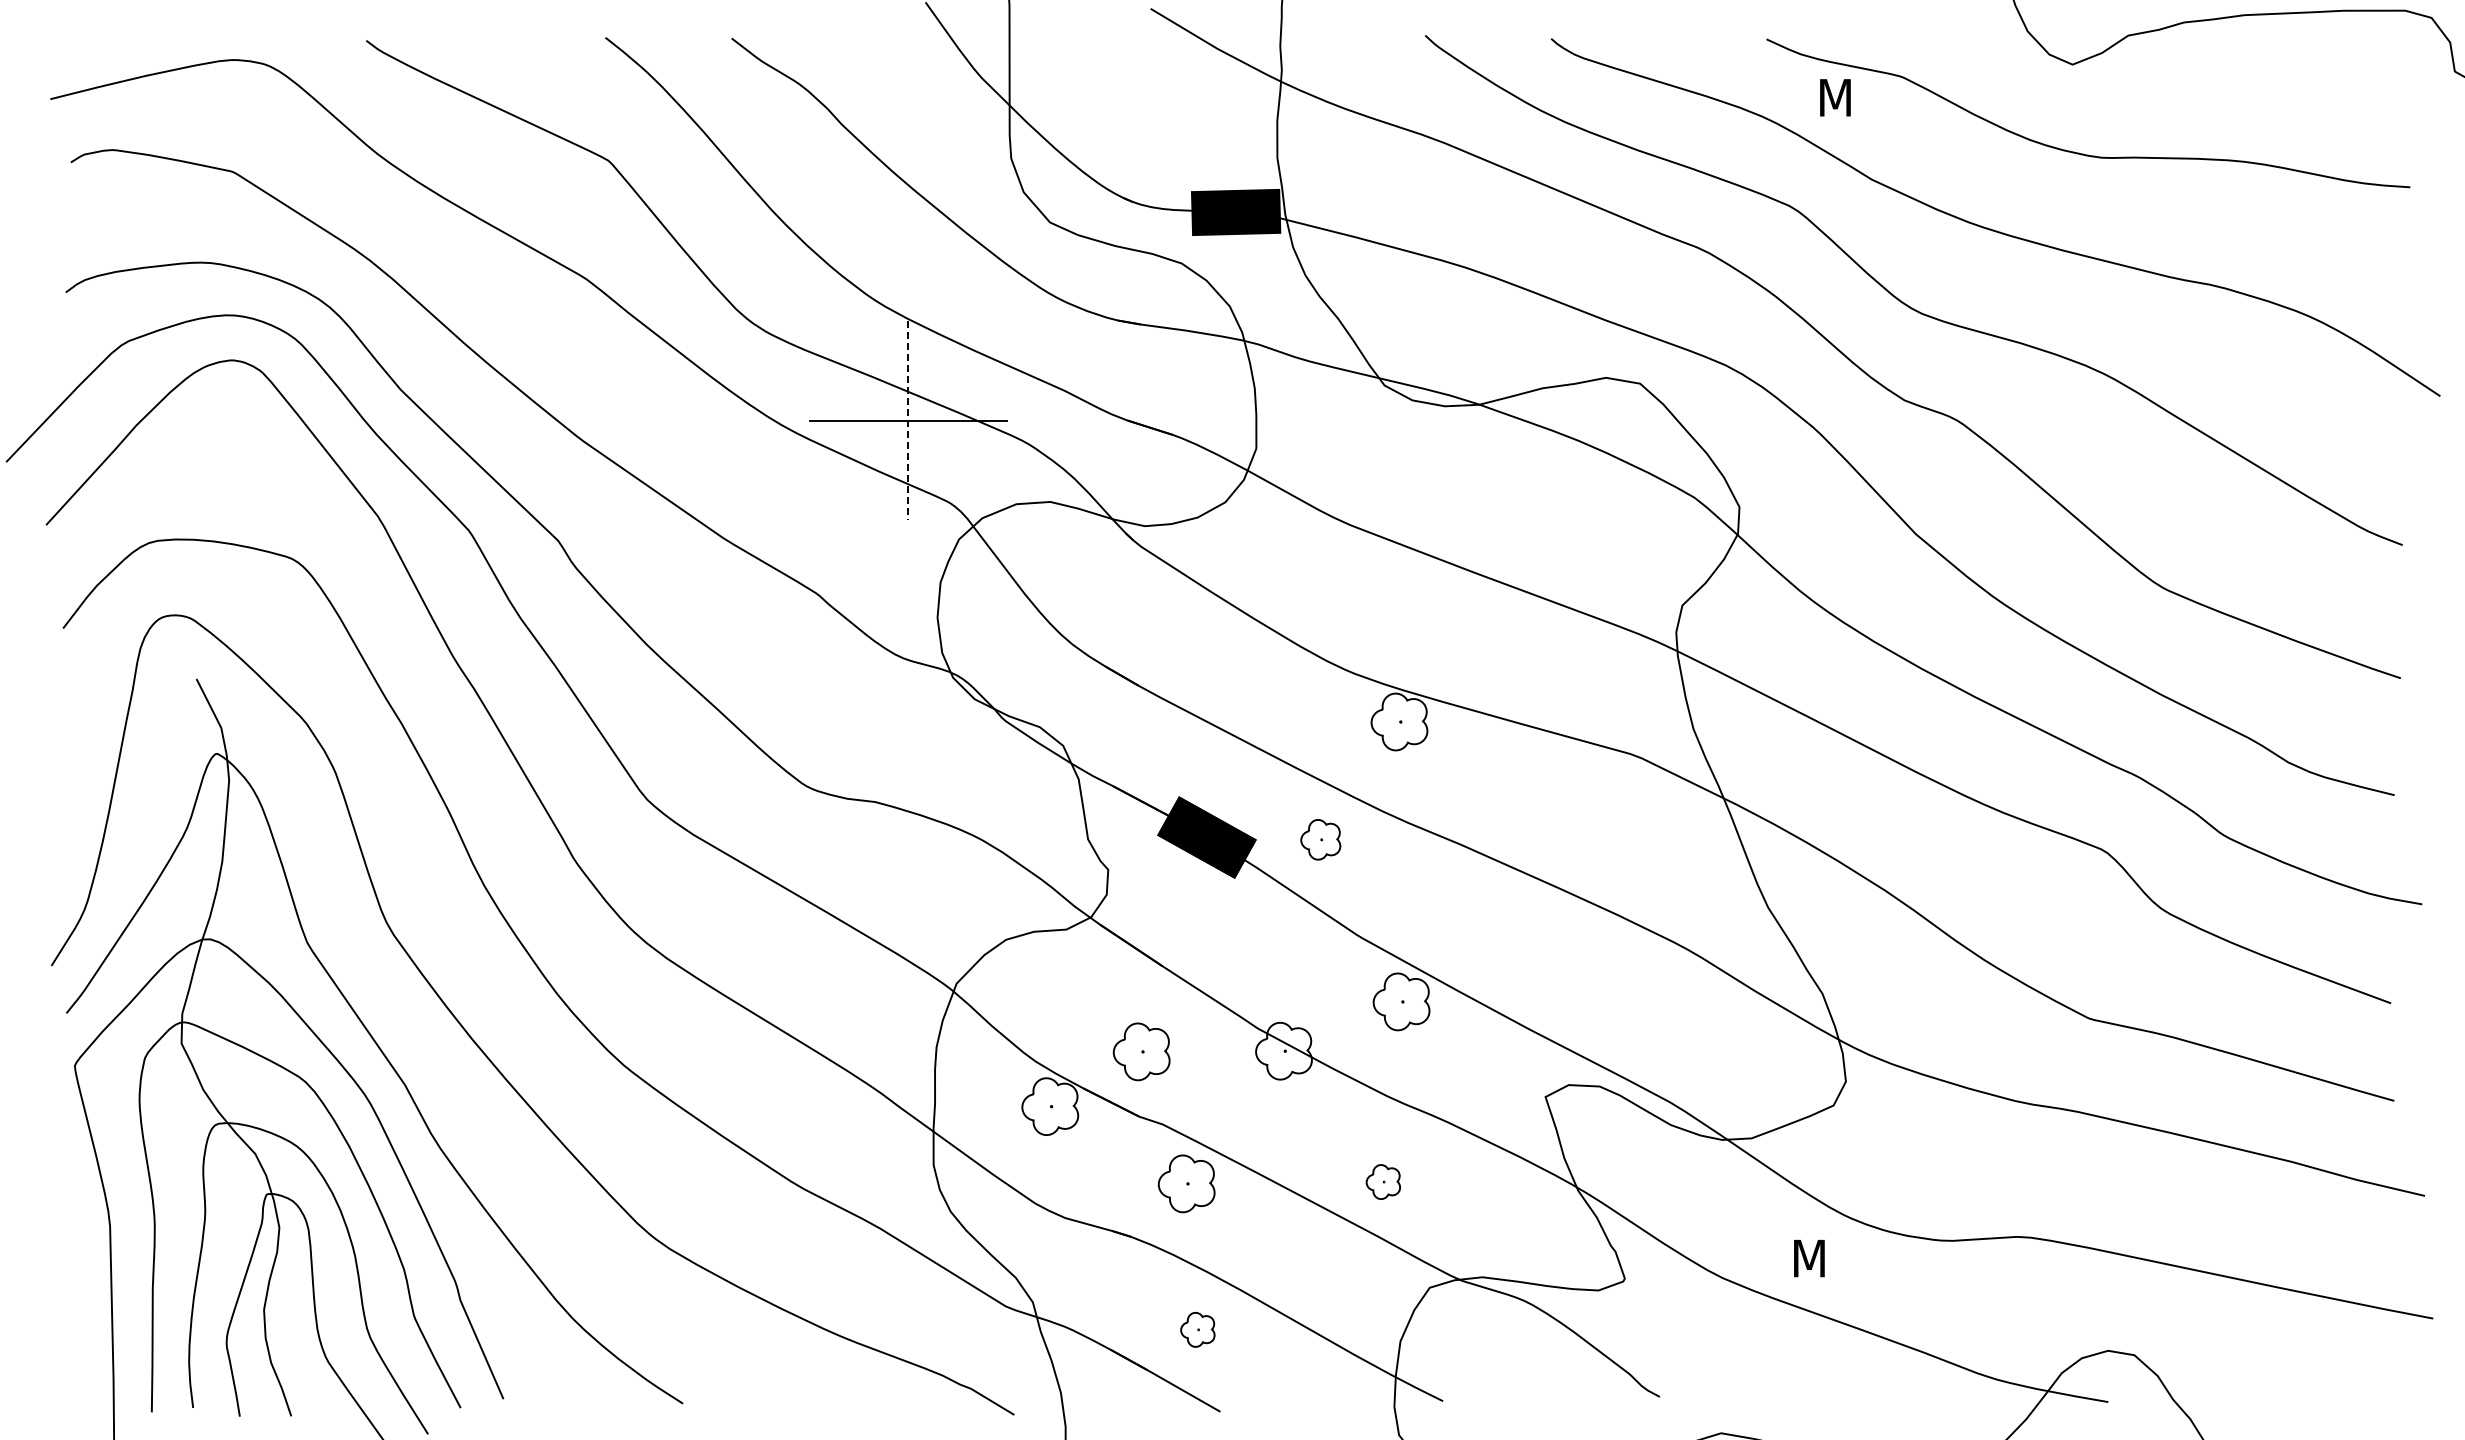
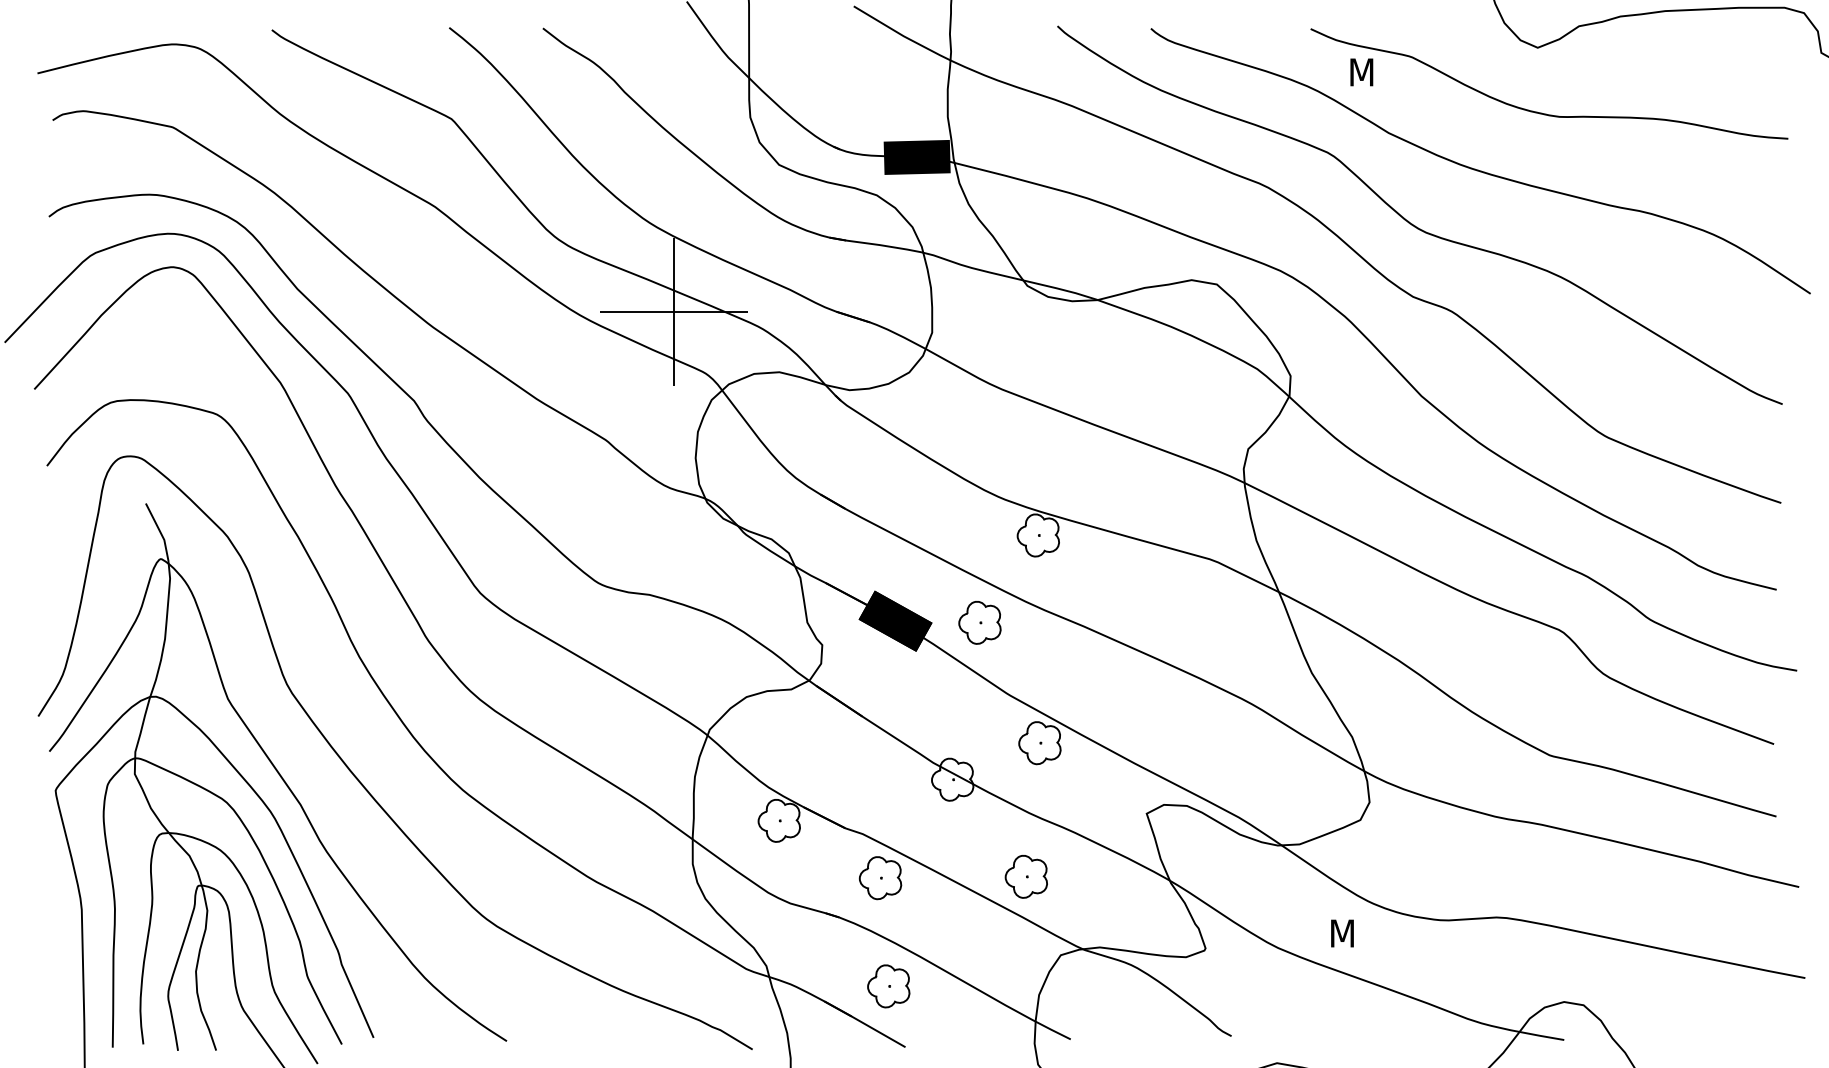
line: (908, 420) -> (674, 311), dashed -> solid
part: (1320, 839) -> (979, 622), size x1.43
part: (1141, 1051) -> (846, 779), removed
part: (1383, 1181) -> (1026, 876), size x1.67
part: (1197, 1329) -> (888, 986), size x1.67

